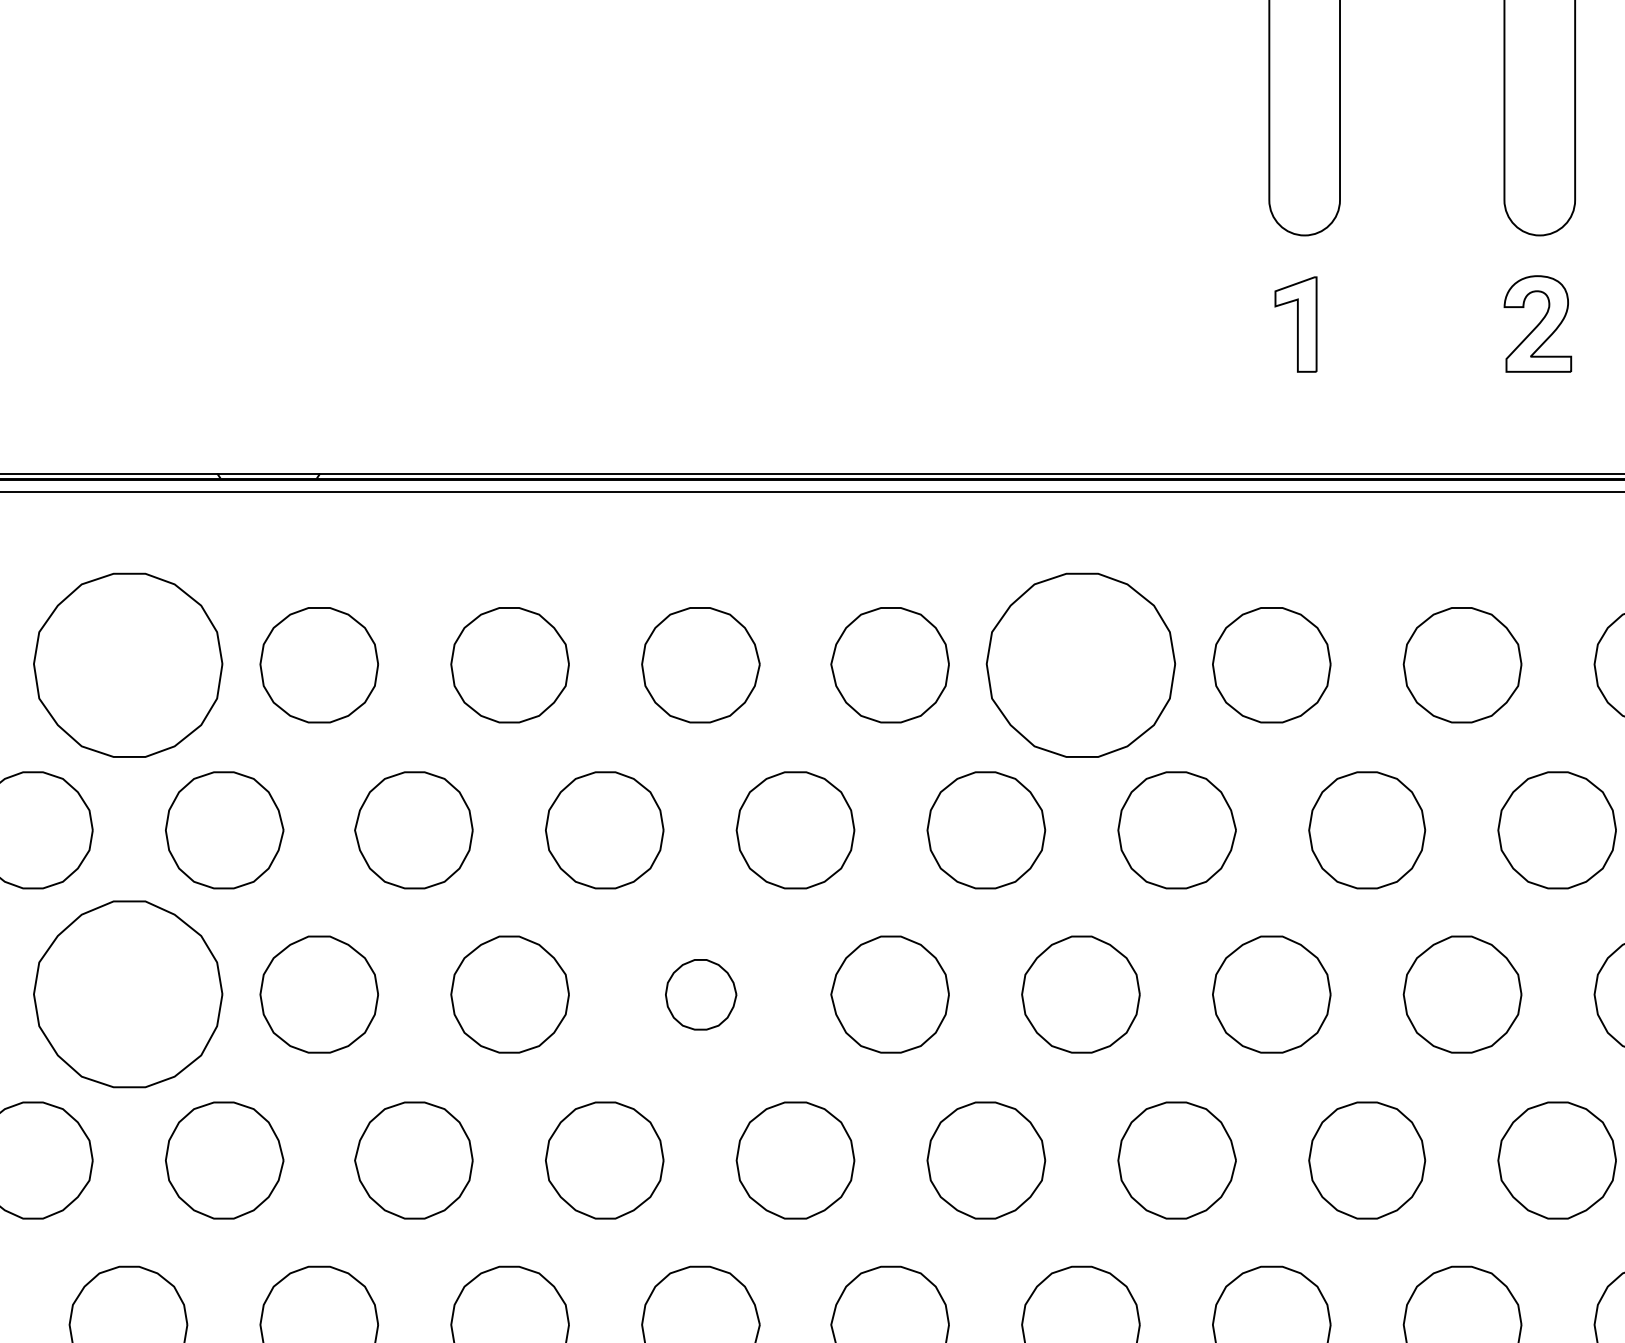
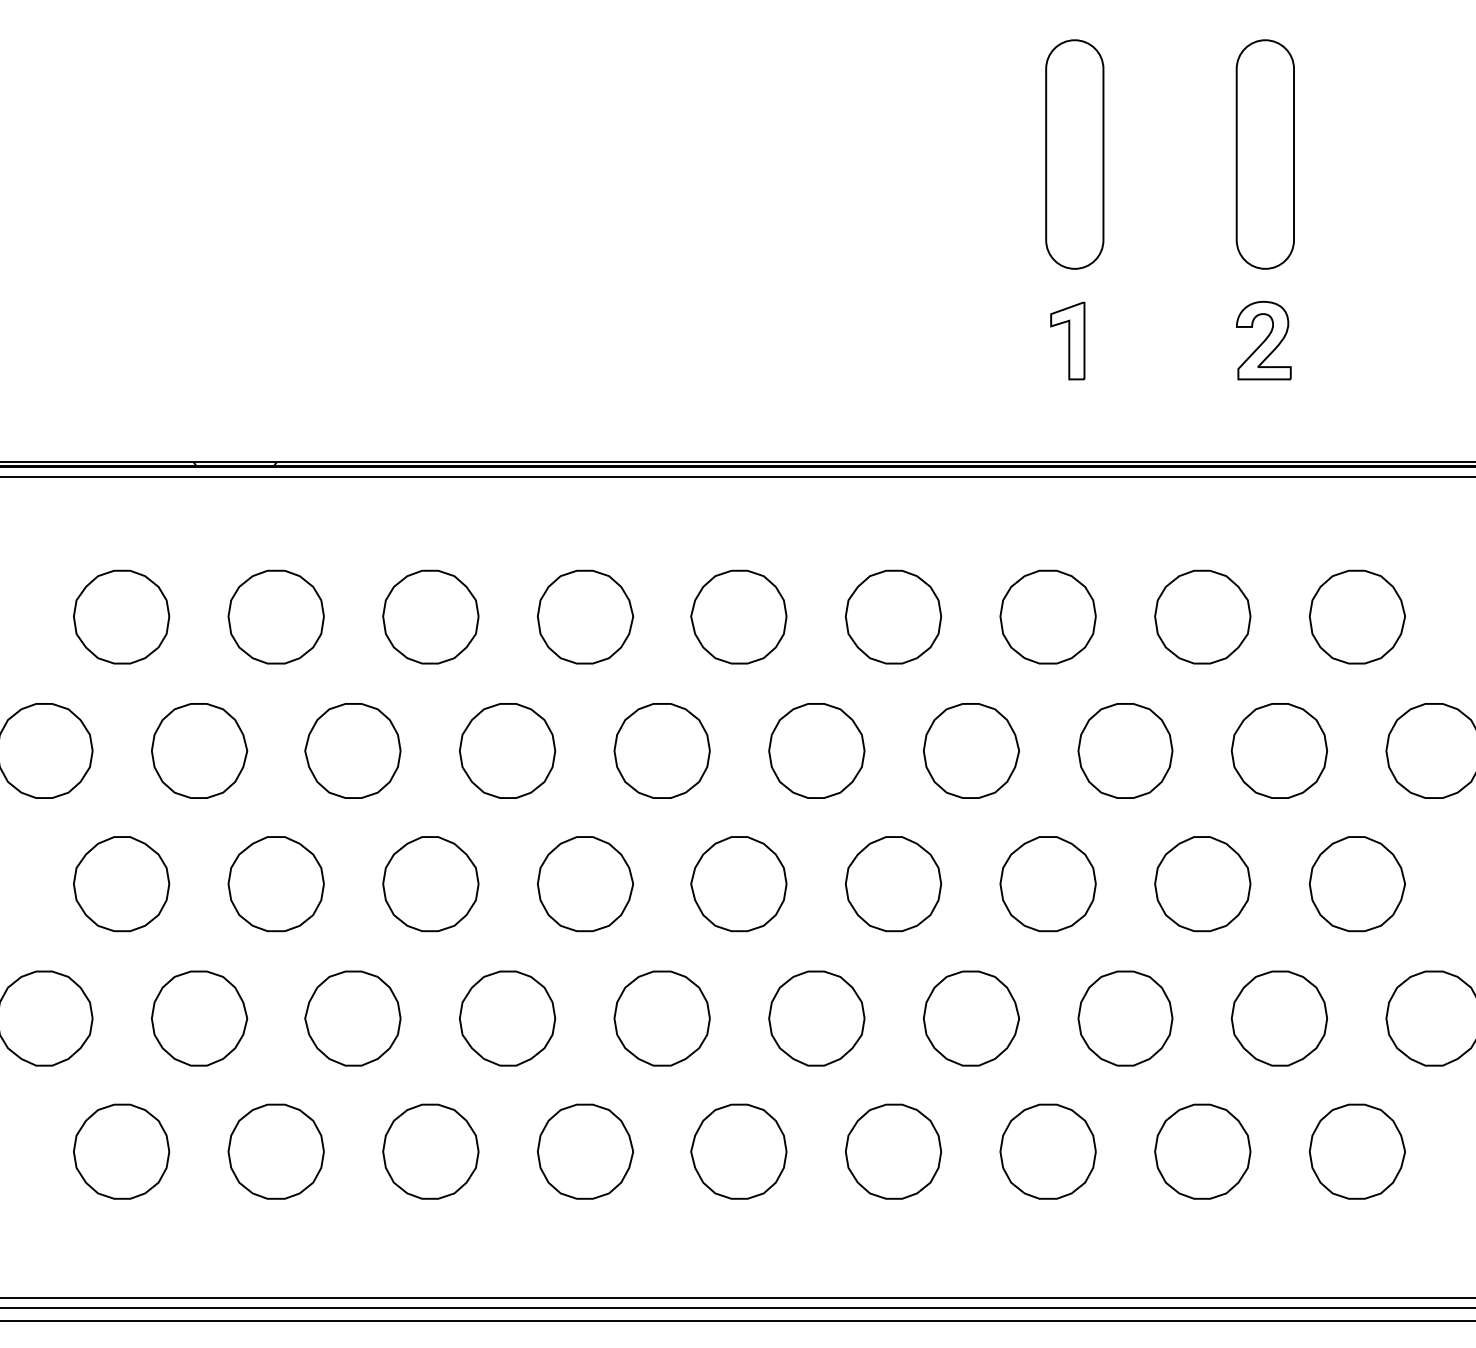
part: (128, 664) -> (121, 616), size x0.62
part: (1080, 664) -> (893, 616), size x0.62
part: (128, 995) -> (121, 884), size x0.62
part: (700, 995) -> (585, 884), size x1.67

